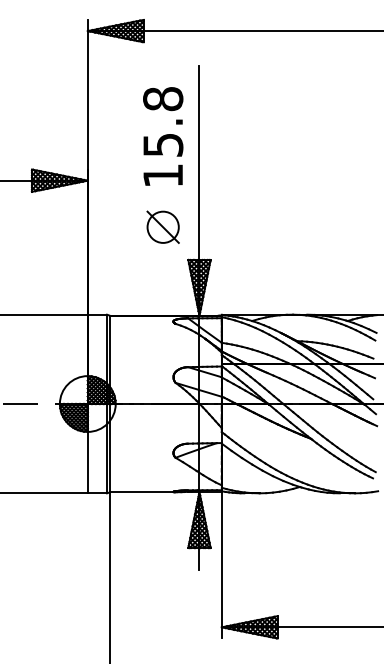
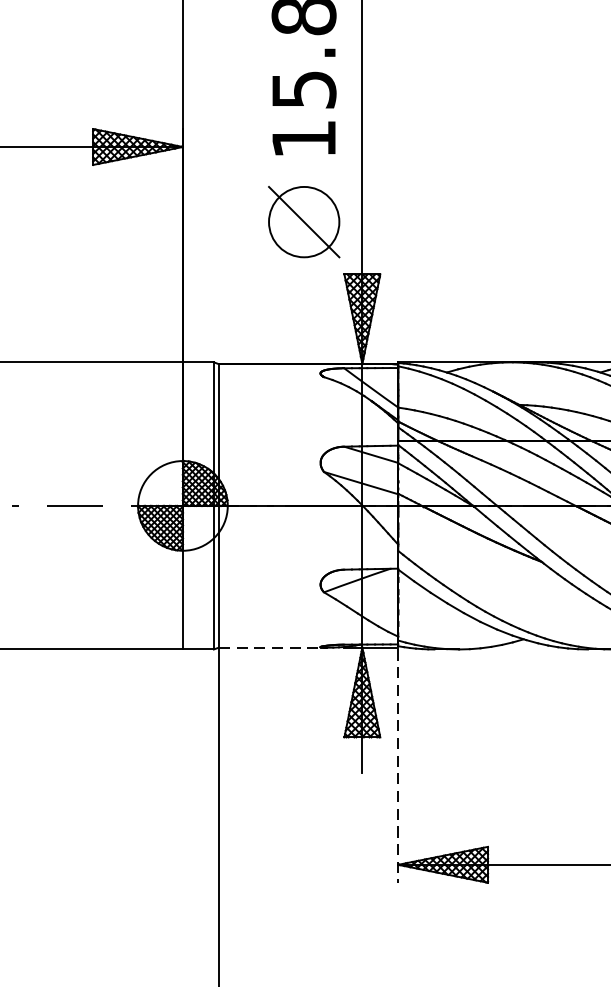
part: (162, 226) -> (302, 220), size x1.4
line: (143, 492) -> (272, 648), solid -> dashed
line: (221, 565) -> (397, 765), solid -> dashed

